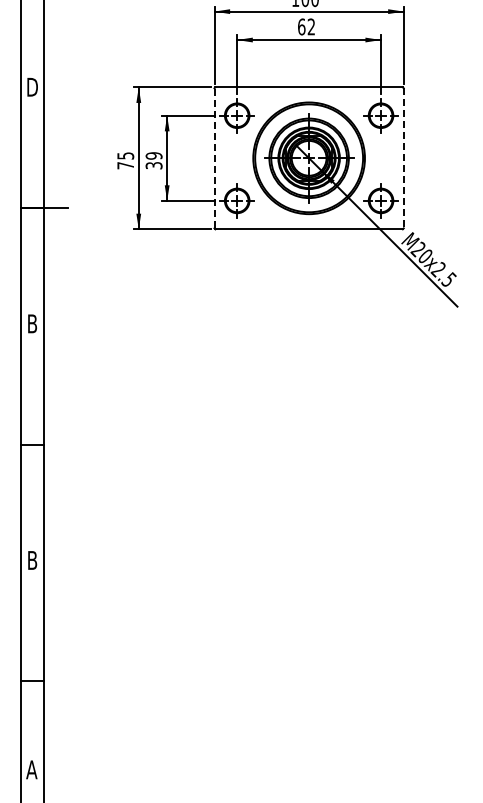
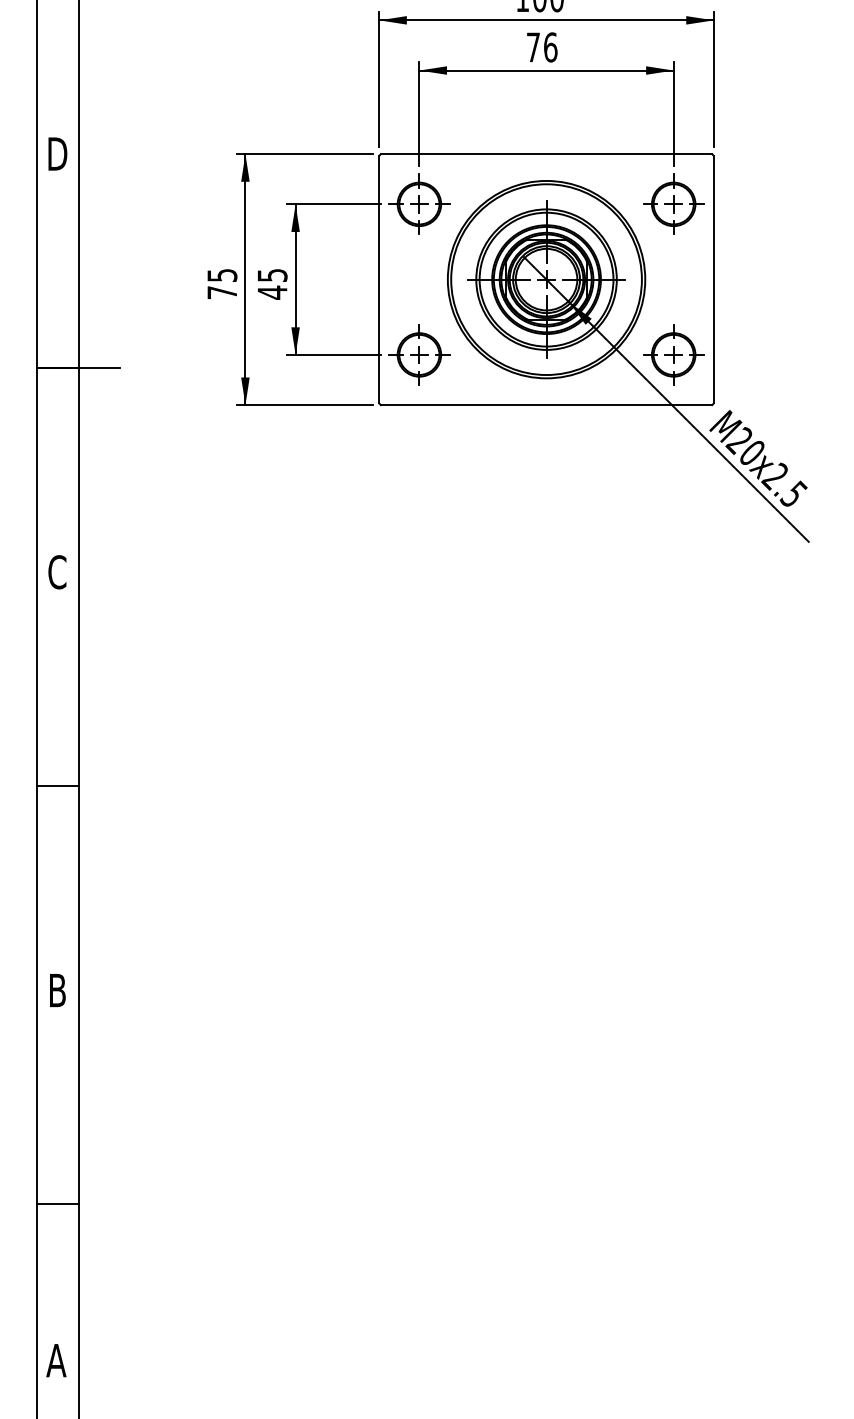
text: (306, 26) -> (541, 46), 62 -> 76
line: (214, 157) -> (379, 278), dashed -> solid
line: (403, 158) -> (713, 279), dashed -> solid
text: (153, 160) -> (271, 283), 39 -> 45
text: (32, 323) -> (57, 571), B -> C

